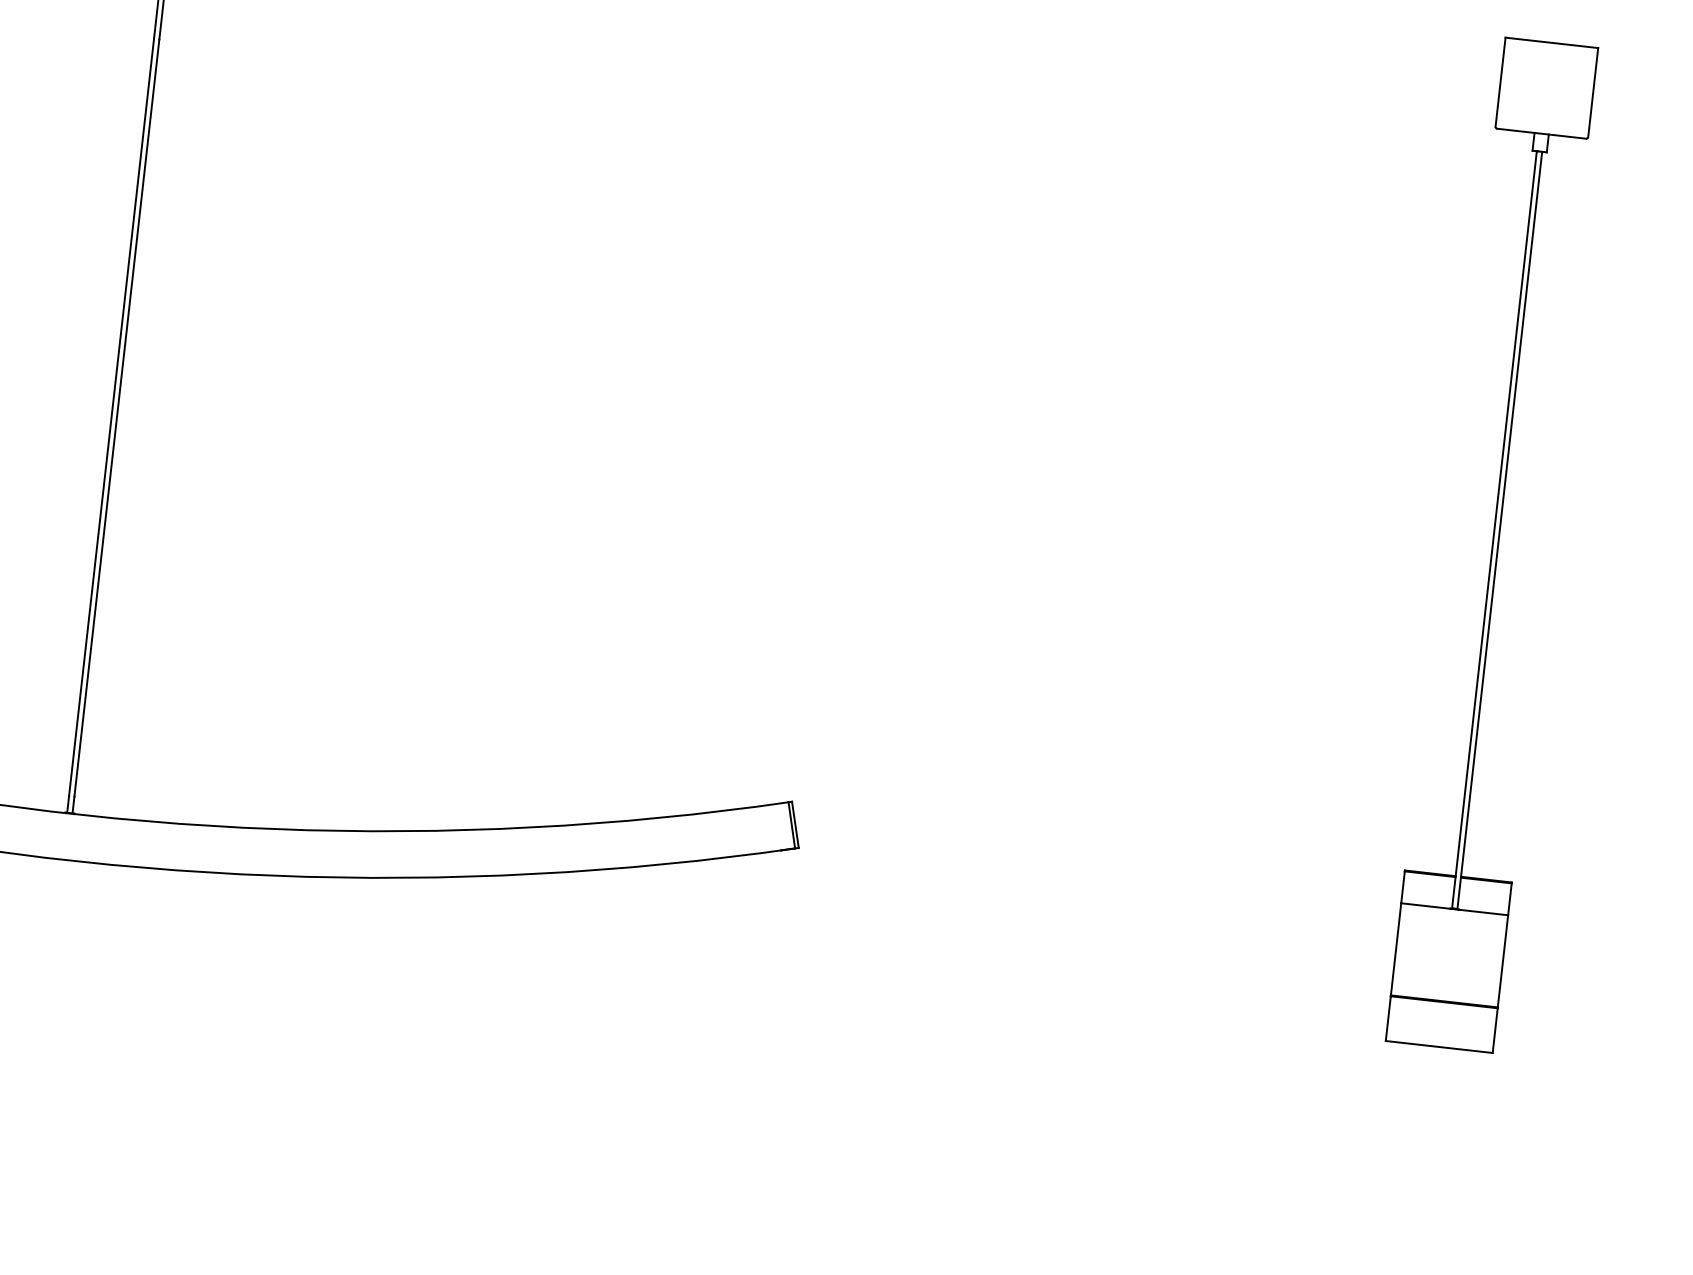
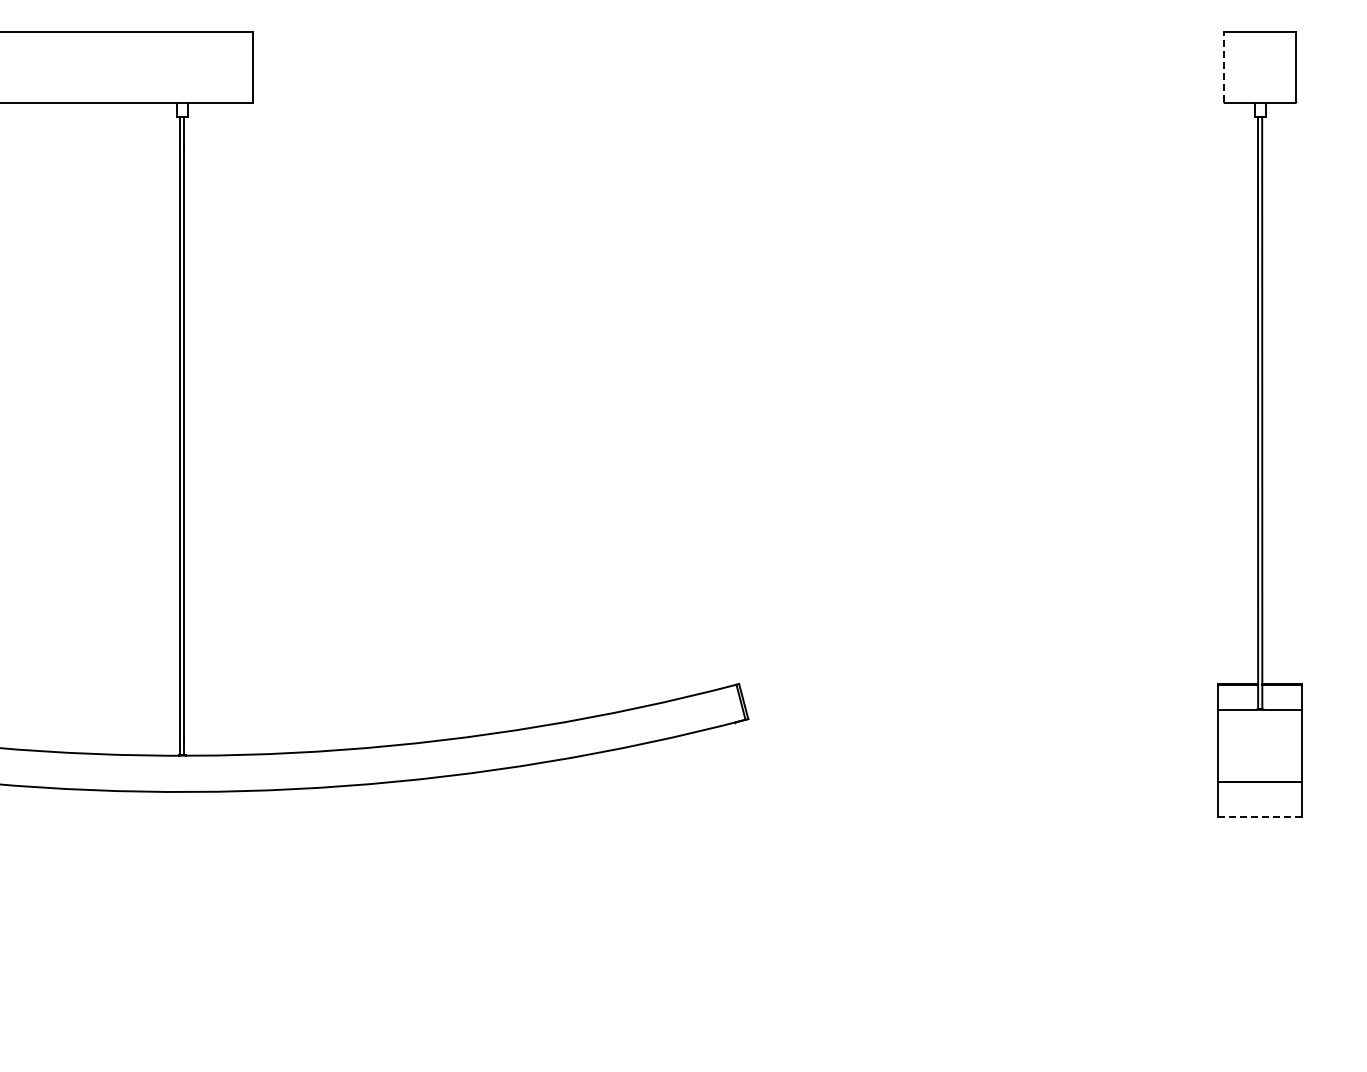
line: (1501, 81) -> (1224, 66), solid -> dashed
line: (1439, 1047) -> (1260, 817), solid -> dashed

